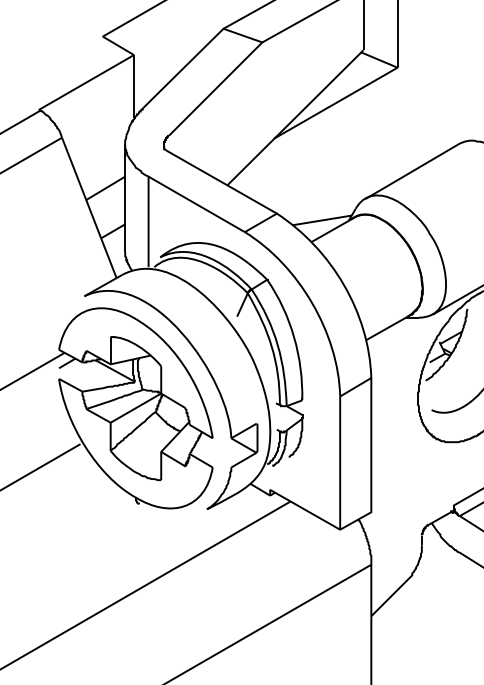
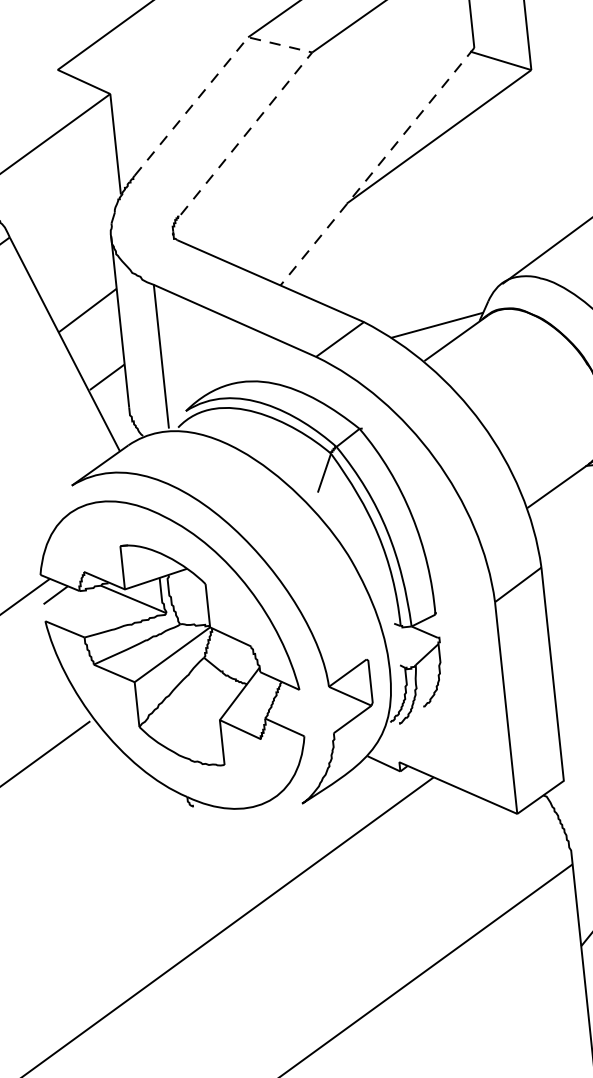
line: (252, 38) -> (295, 47), solid -> dashed
line: (295, 117) -> (377, 166), solid -> dashed

